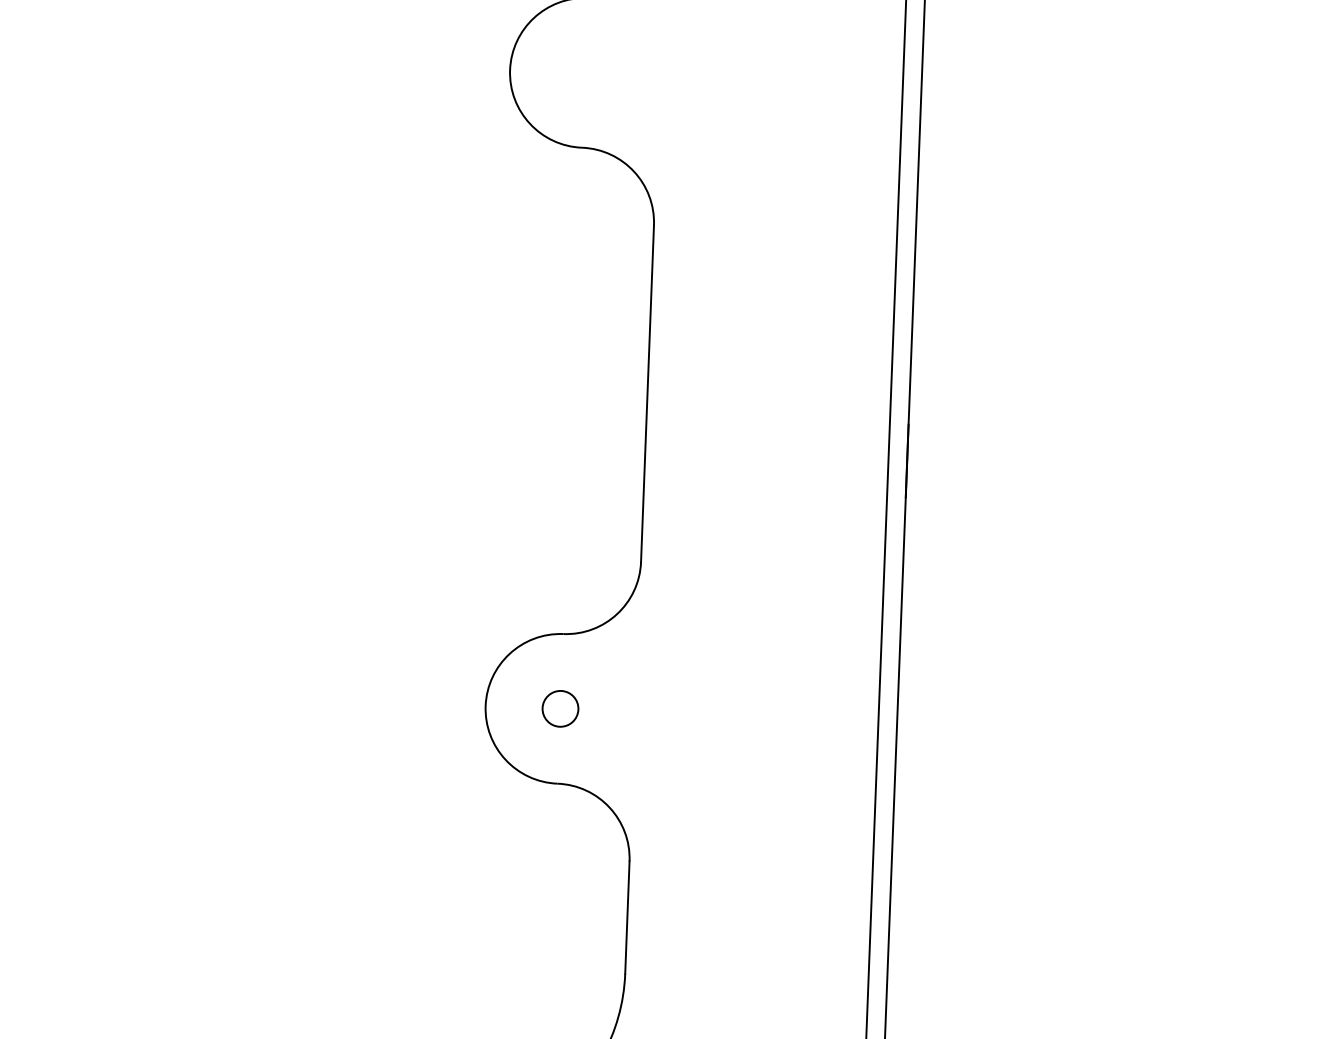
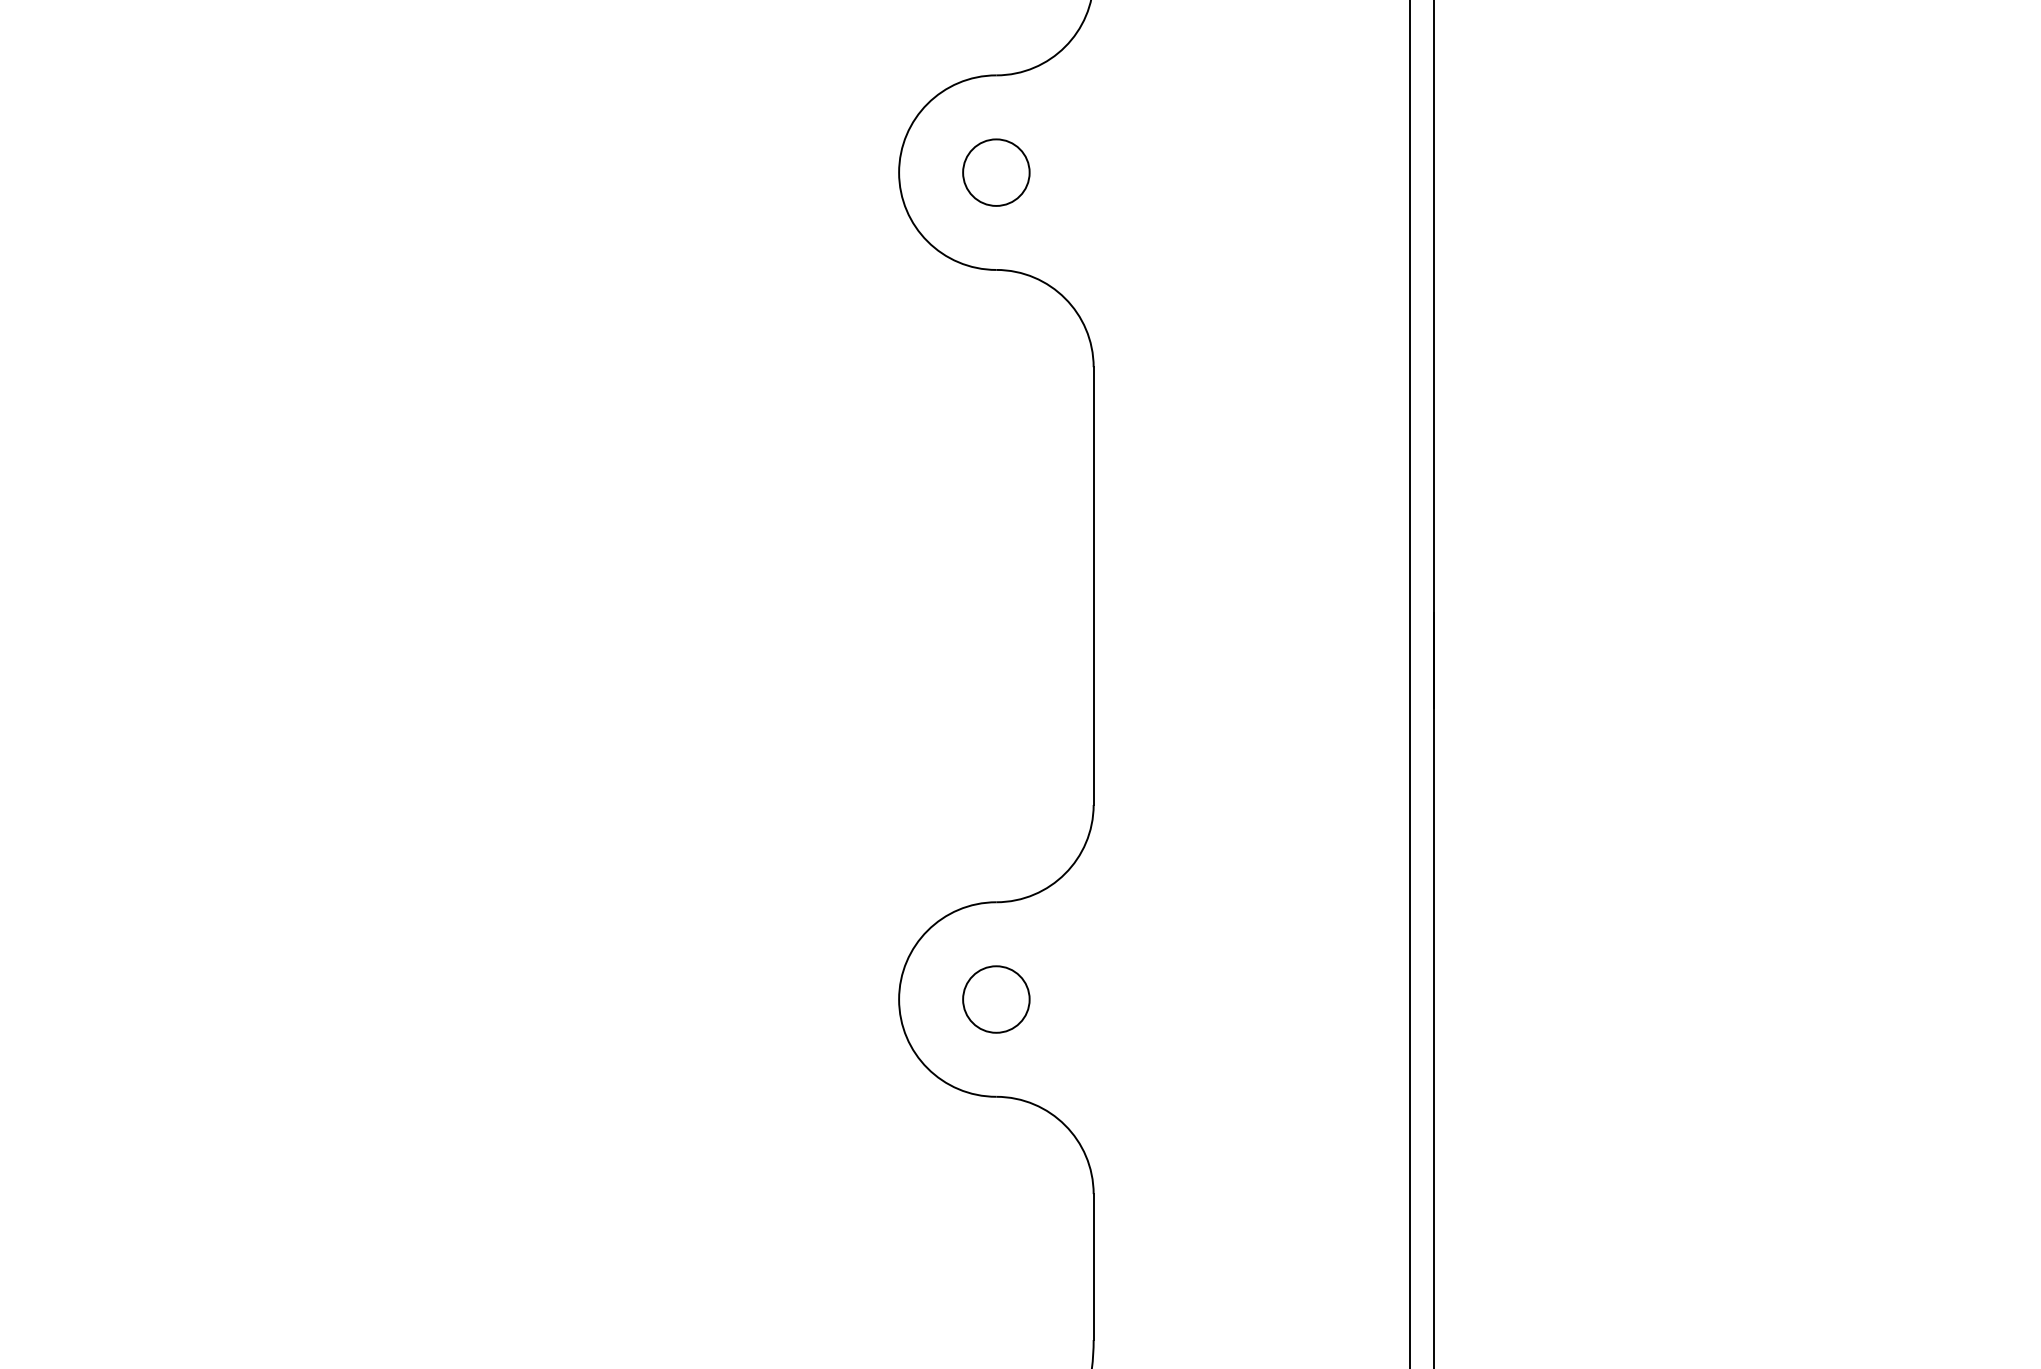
circle: (585, 72) -> (996, 172), added
circle: (560, 708) -> (996, 999), size x1.43

